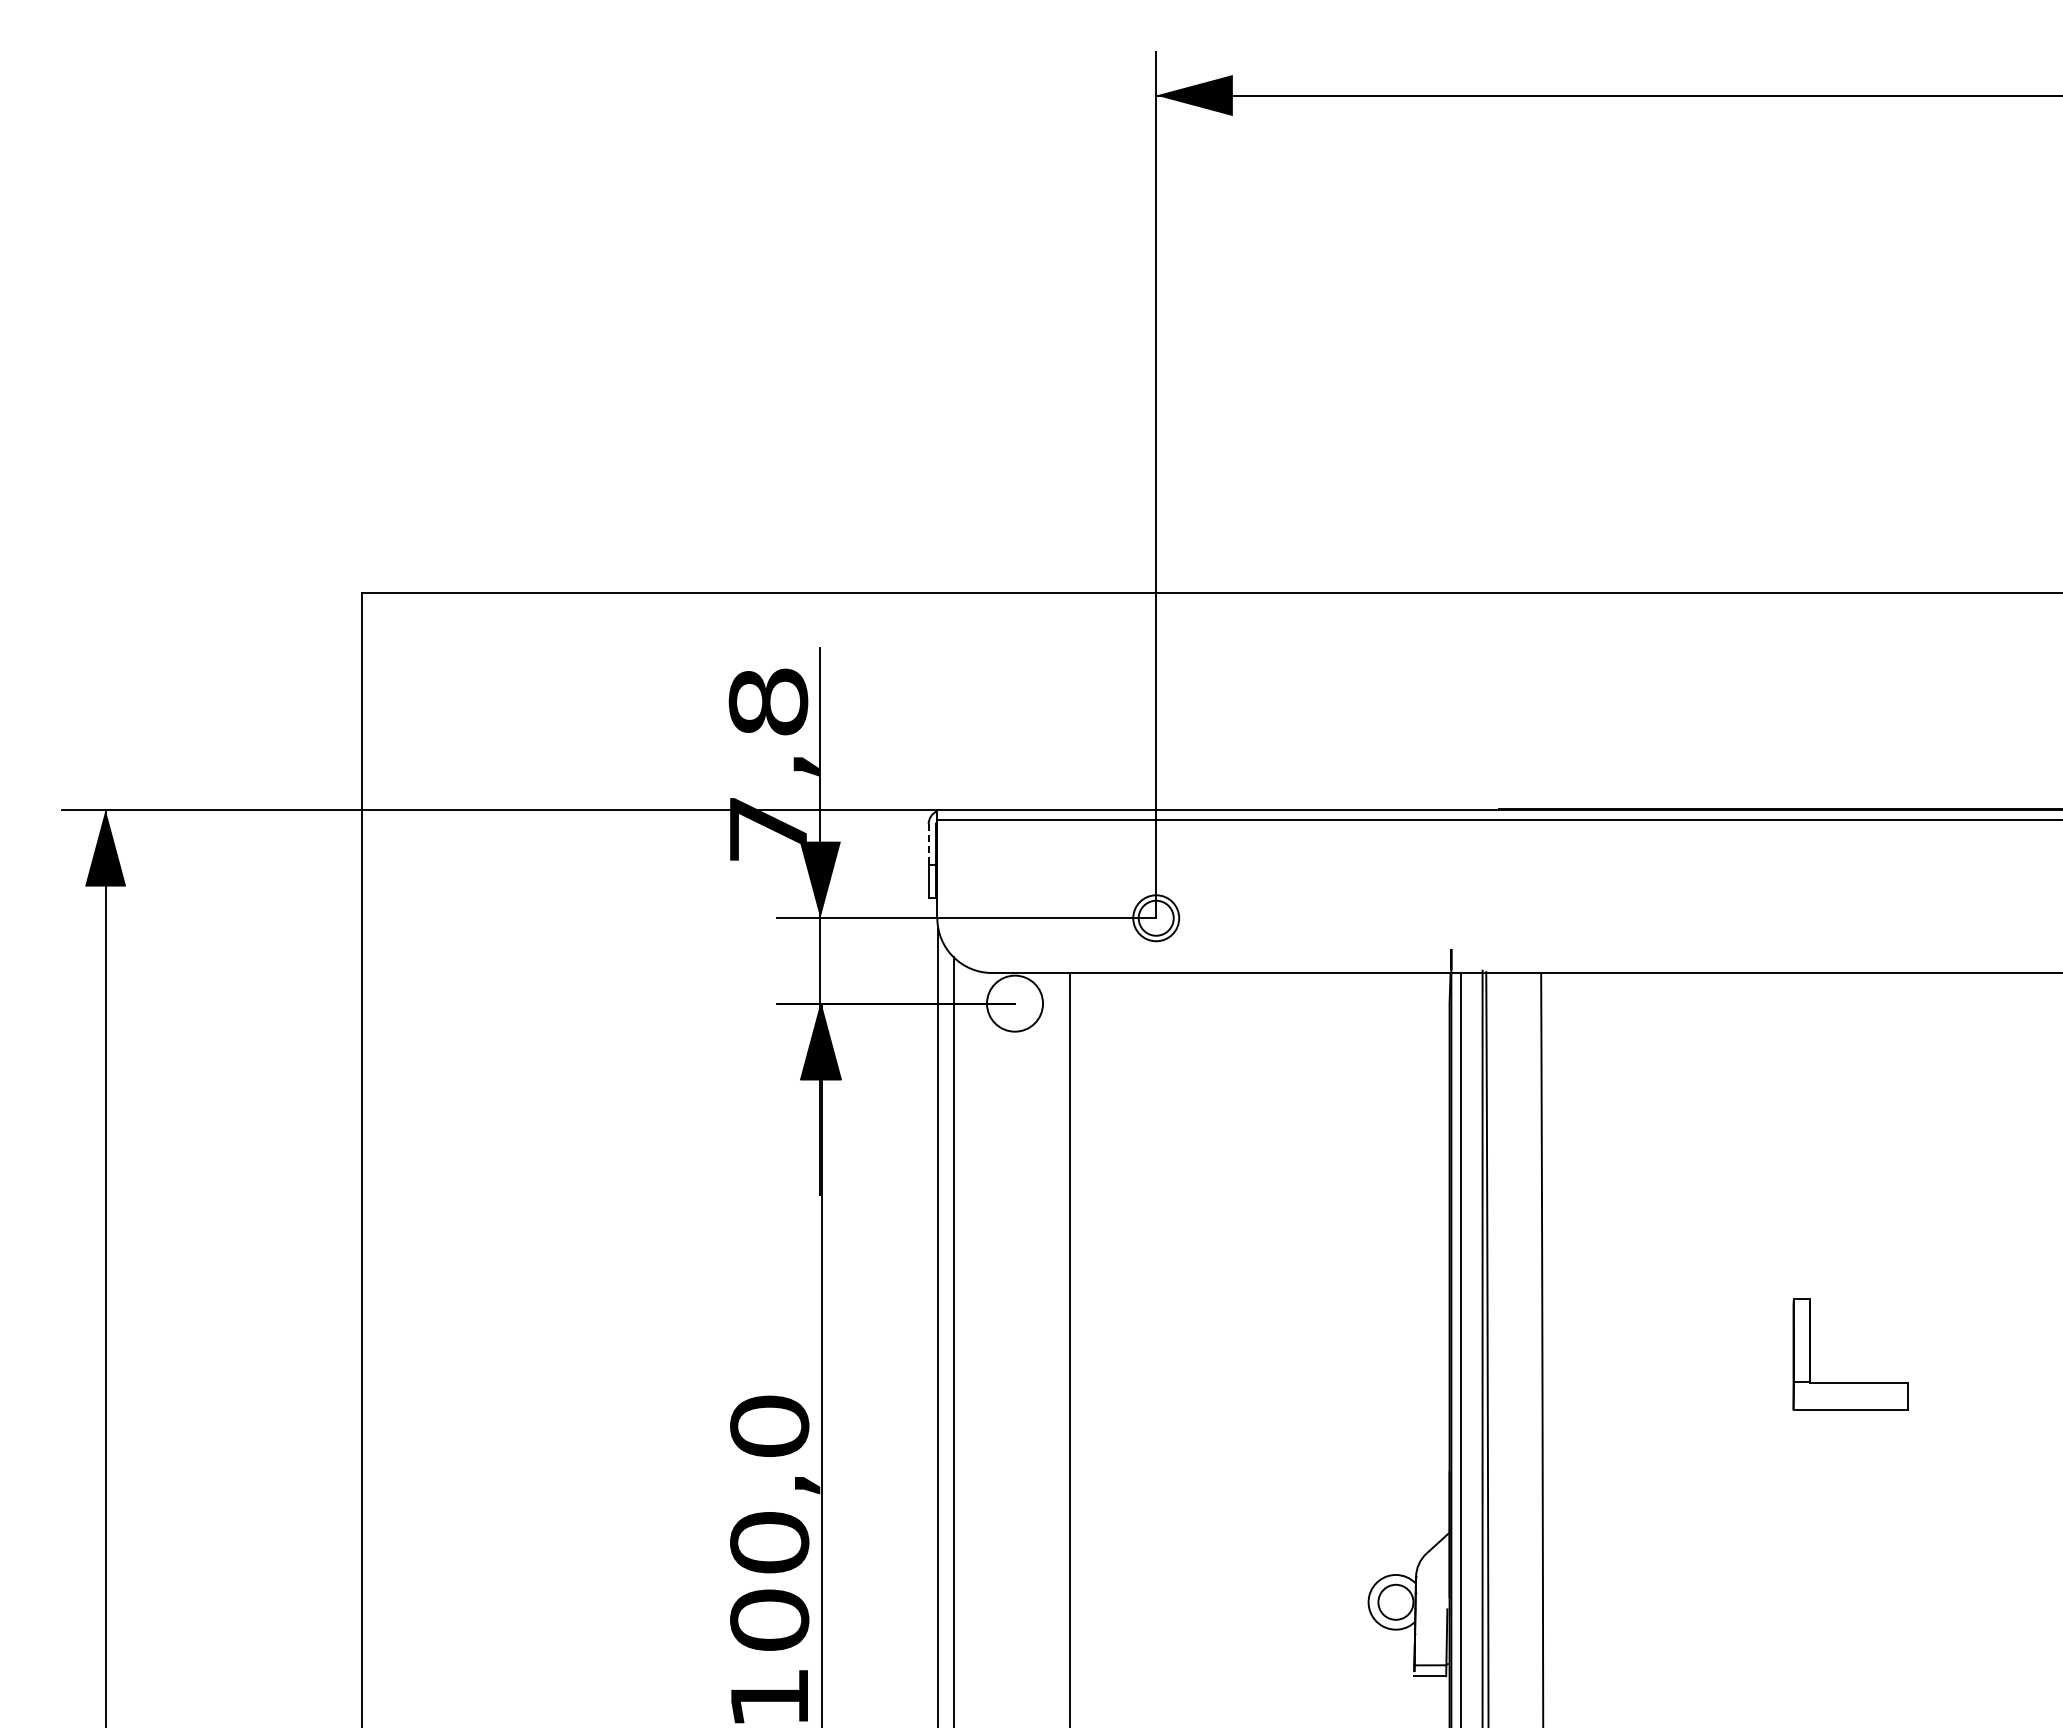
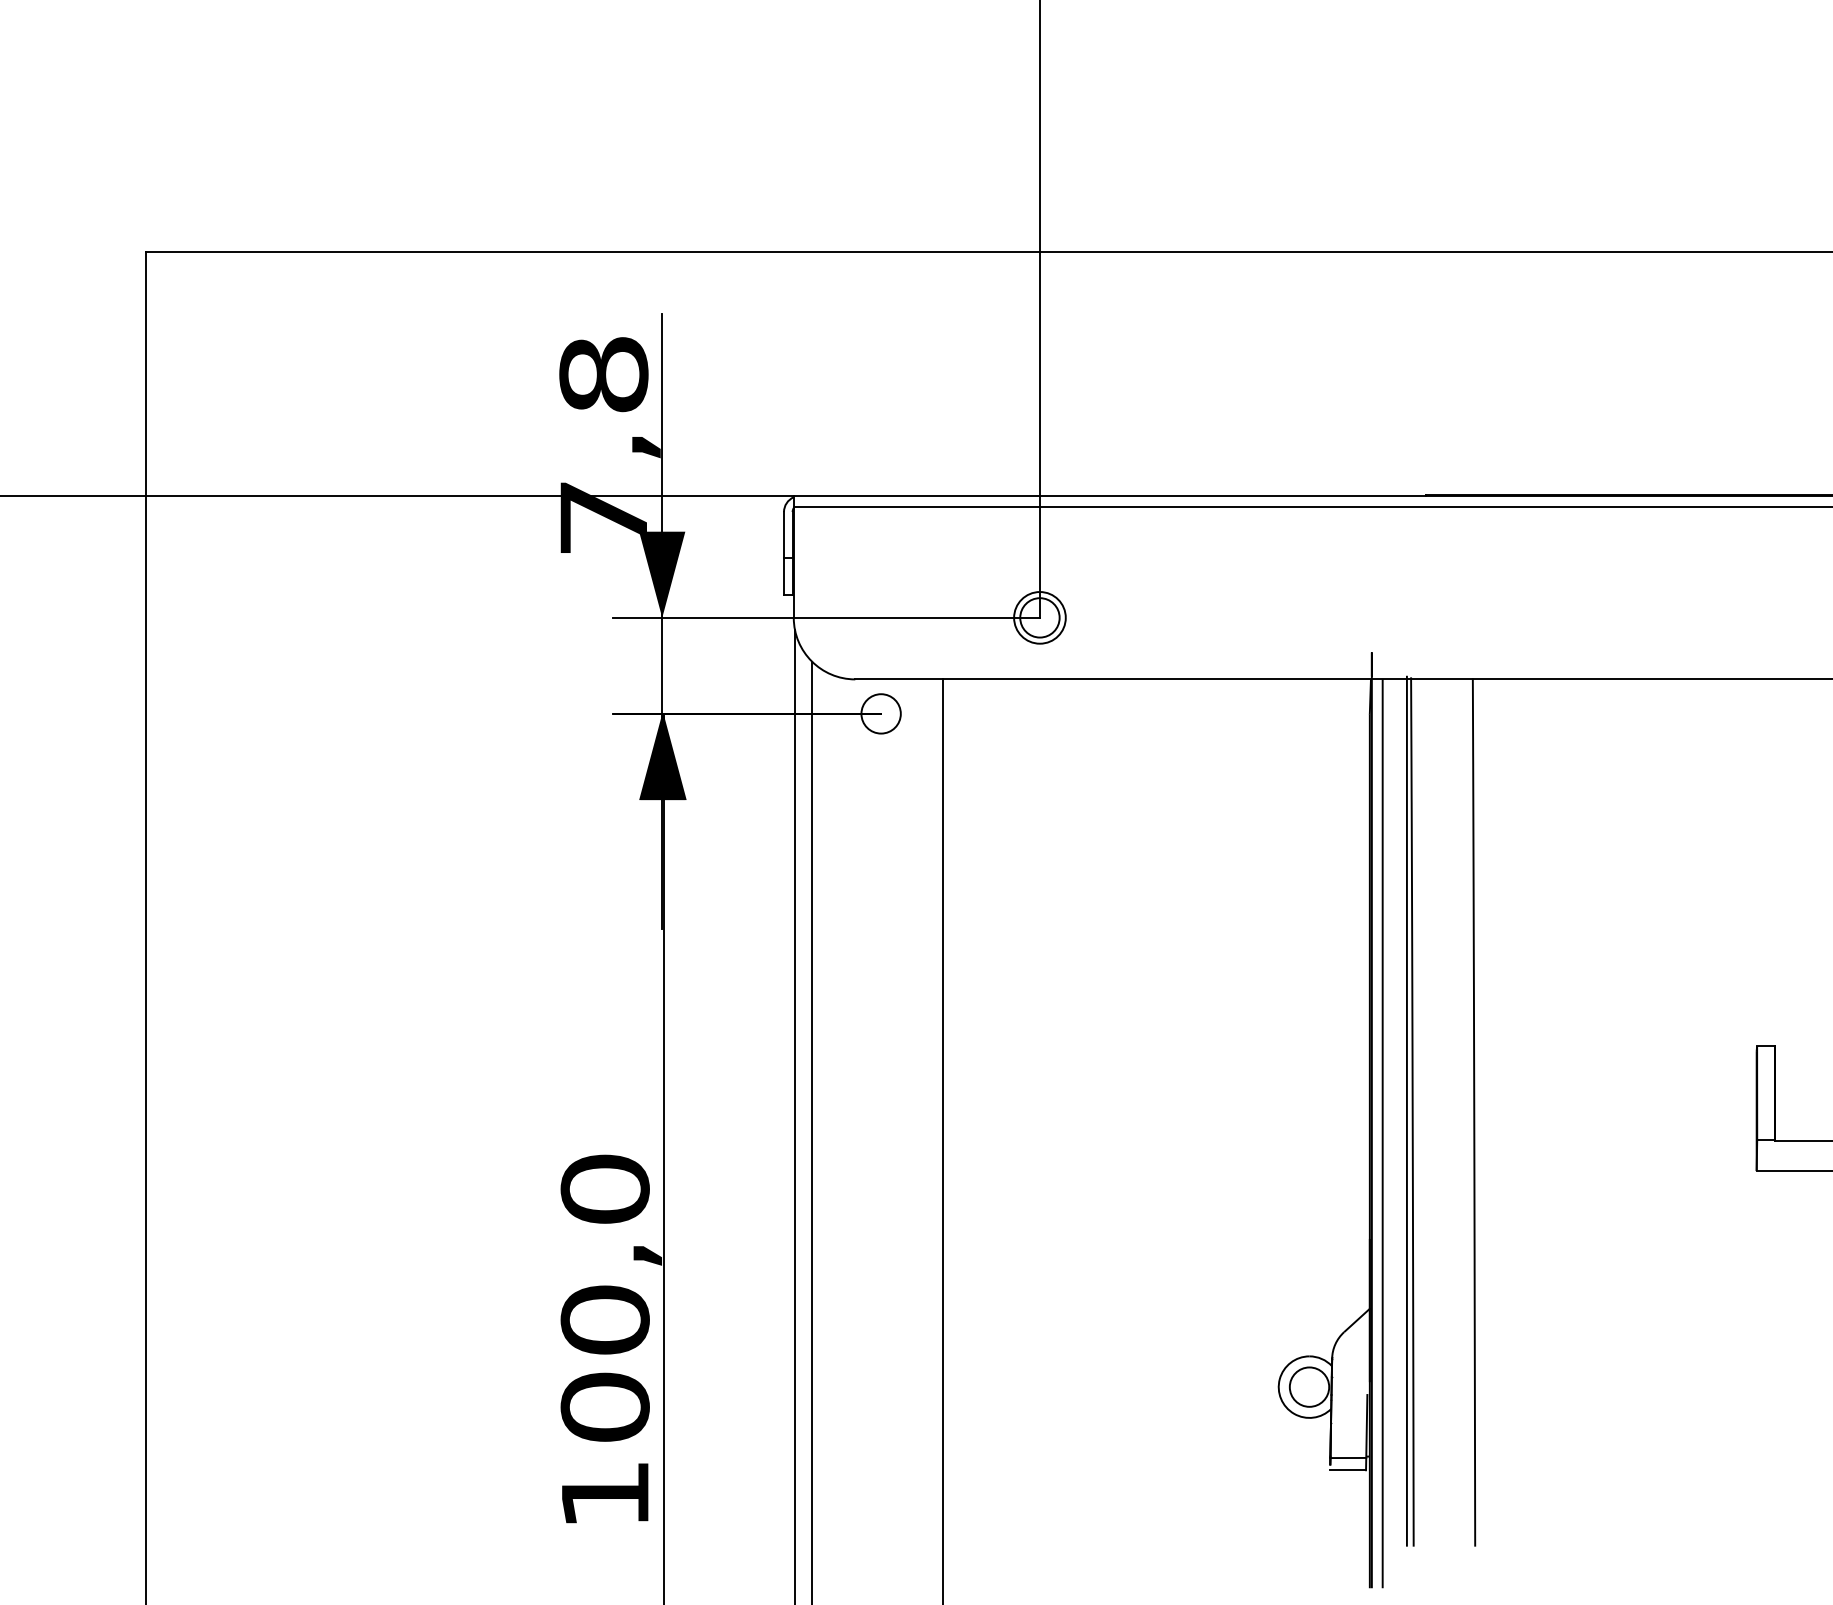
line: (928, 844) -> (783, 534), dashed -> solid
circle: (1014, 1003) -> (880, 713), size x0.62

